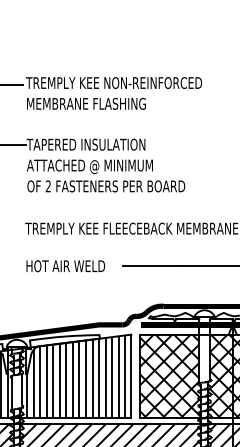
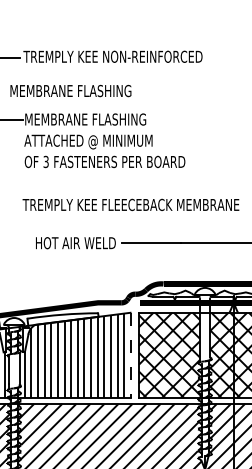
text: (86, 103) -> (70, 90), moved
text: (87, 144) -> (85, 119), TAPERED INSULATION -> MEMBRANE FLASHING
text: (47, 186) -> (45, 162), 2 -> 3
text: (65, 266) -> (75, 243), moved
line: (131, 376) -> (130, 355), solid -> dashed

